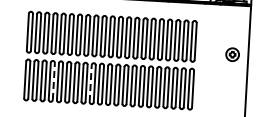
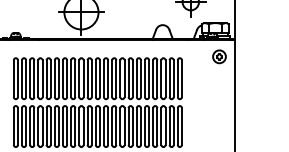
part: (232, 54) -> (219, 56), moved
line: (53, 81) -> (42, 126), dashed -> solid
line: (90, 83) -> (79, 126), dashed -> solid

